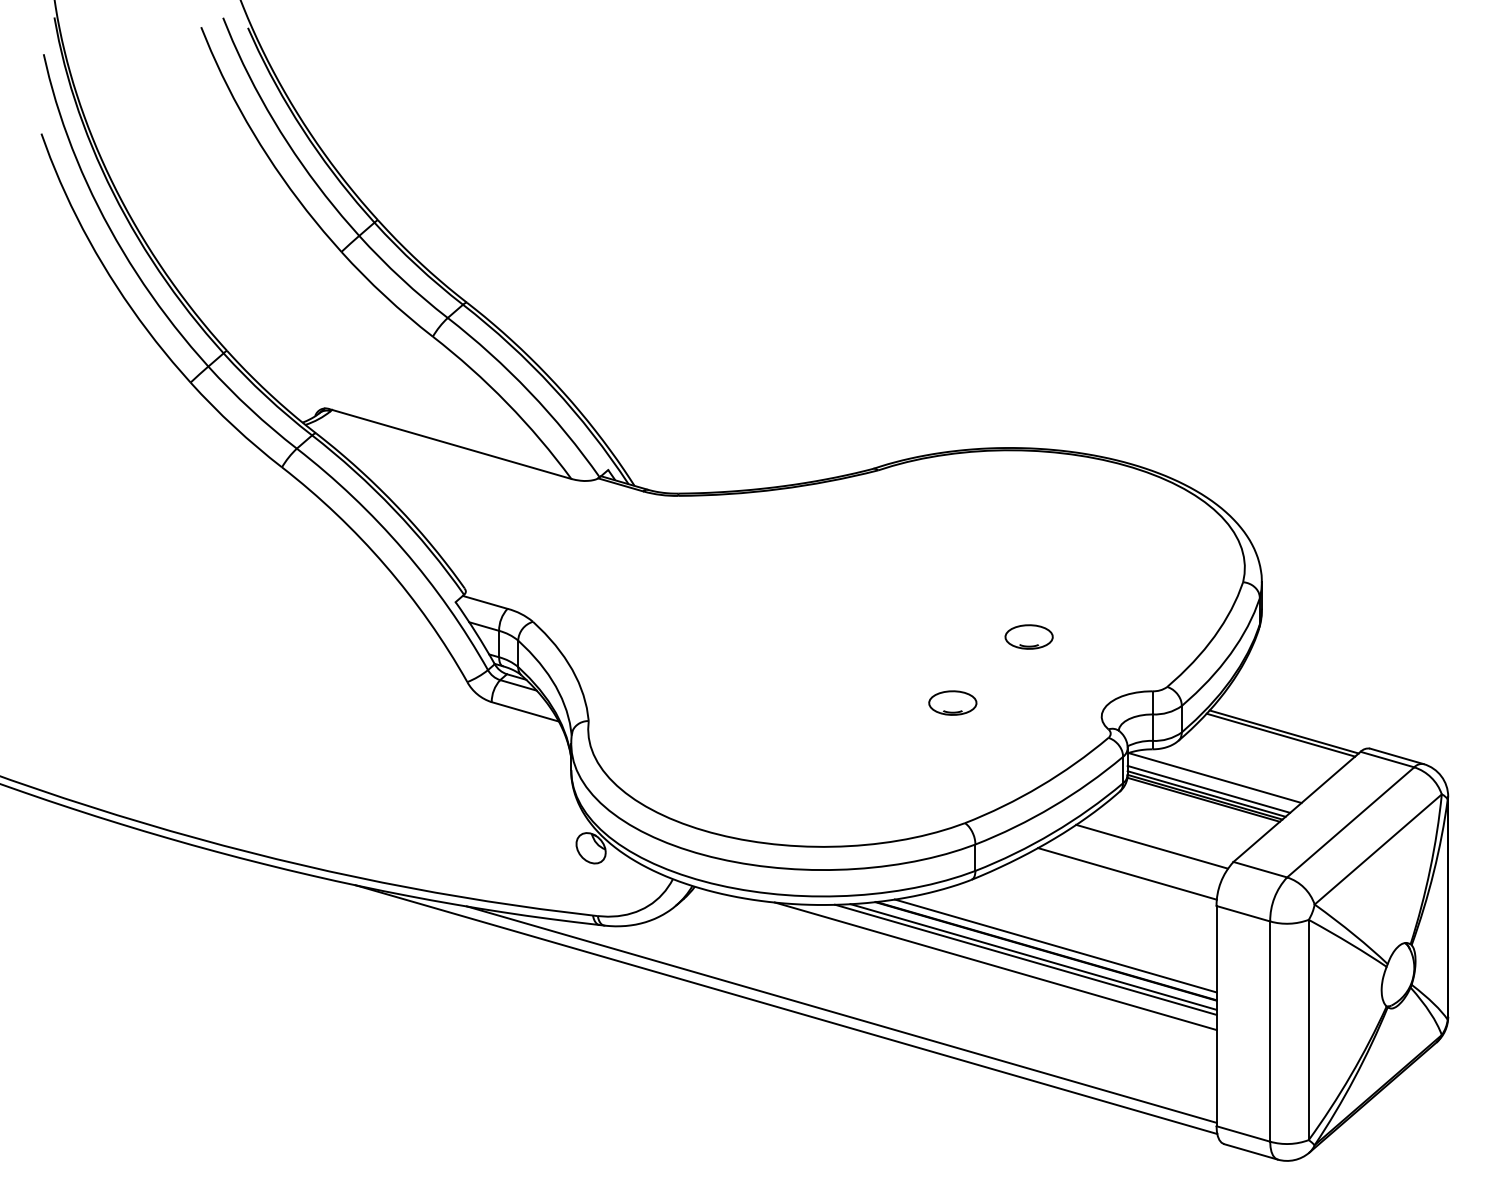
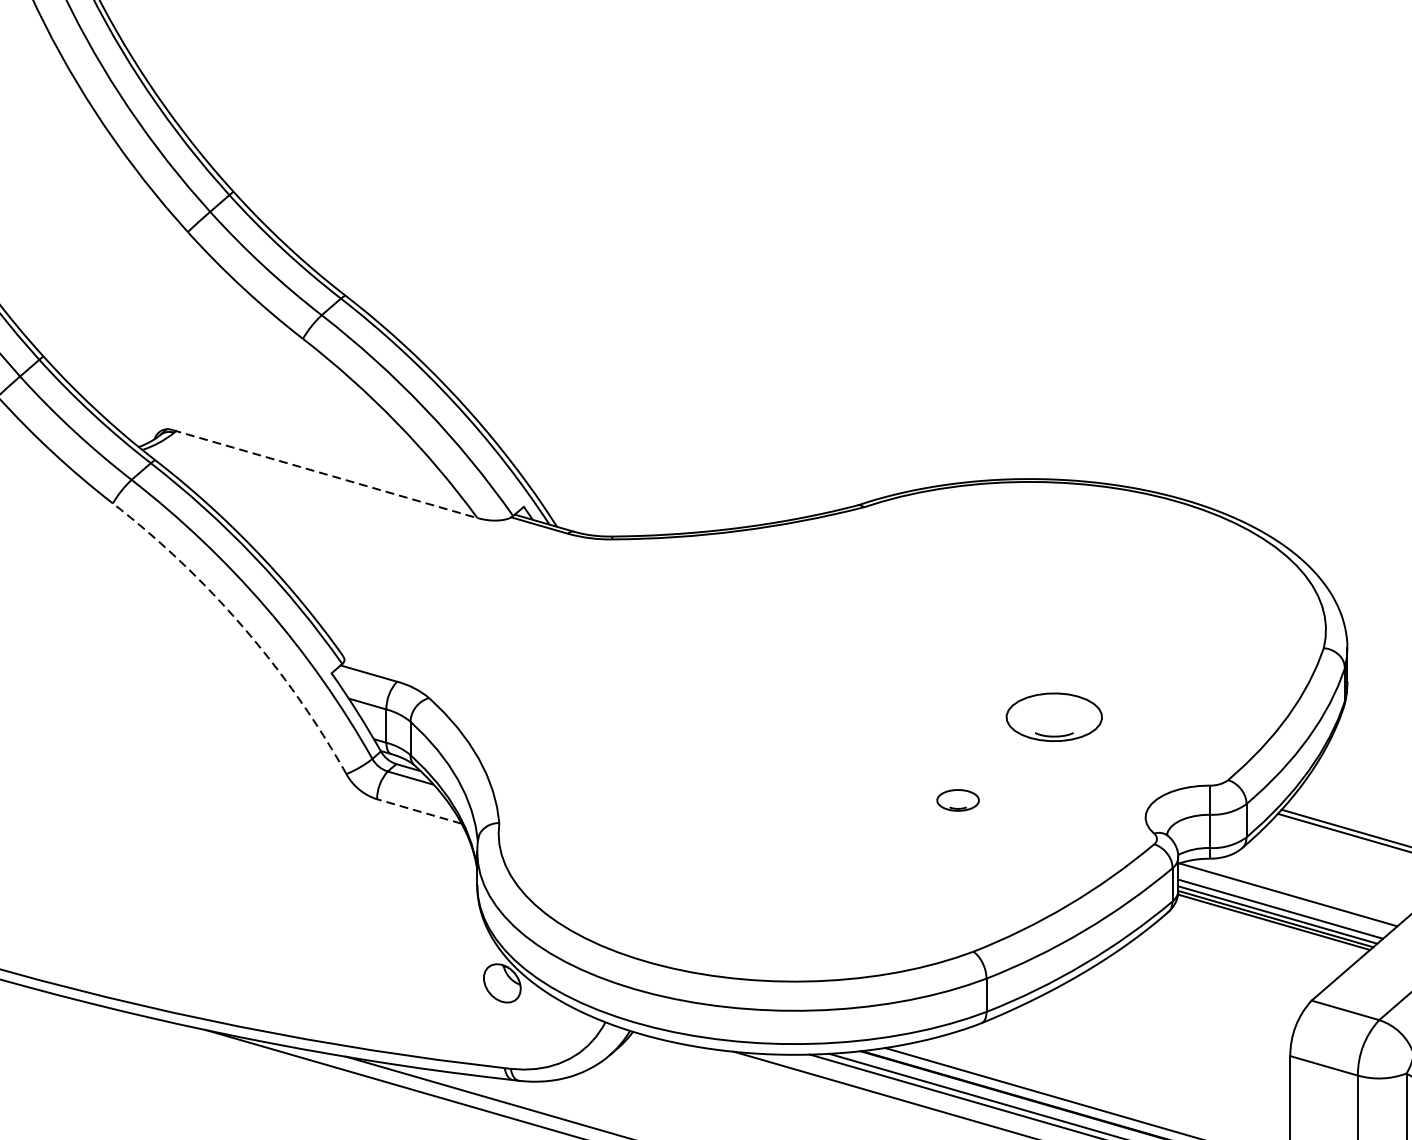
line: (450, 444) -> (325, 474), solid -> dashed
arc: (385, 565) -> (243, 627), solid -> dashed
part: (1028, 636) -> (1053, 716), size x1.6
part: (952, 702) -> (957, 799), size x0.7
line: (525, 711) -> (419, 811), solid -> dashed
line: (1151, 846) -> (1208, 981), removed
line: (1127, 873) -> (1178, 1015), removed

